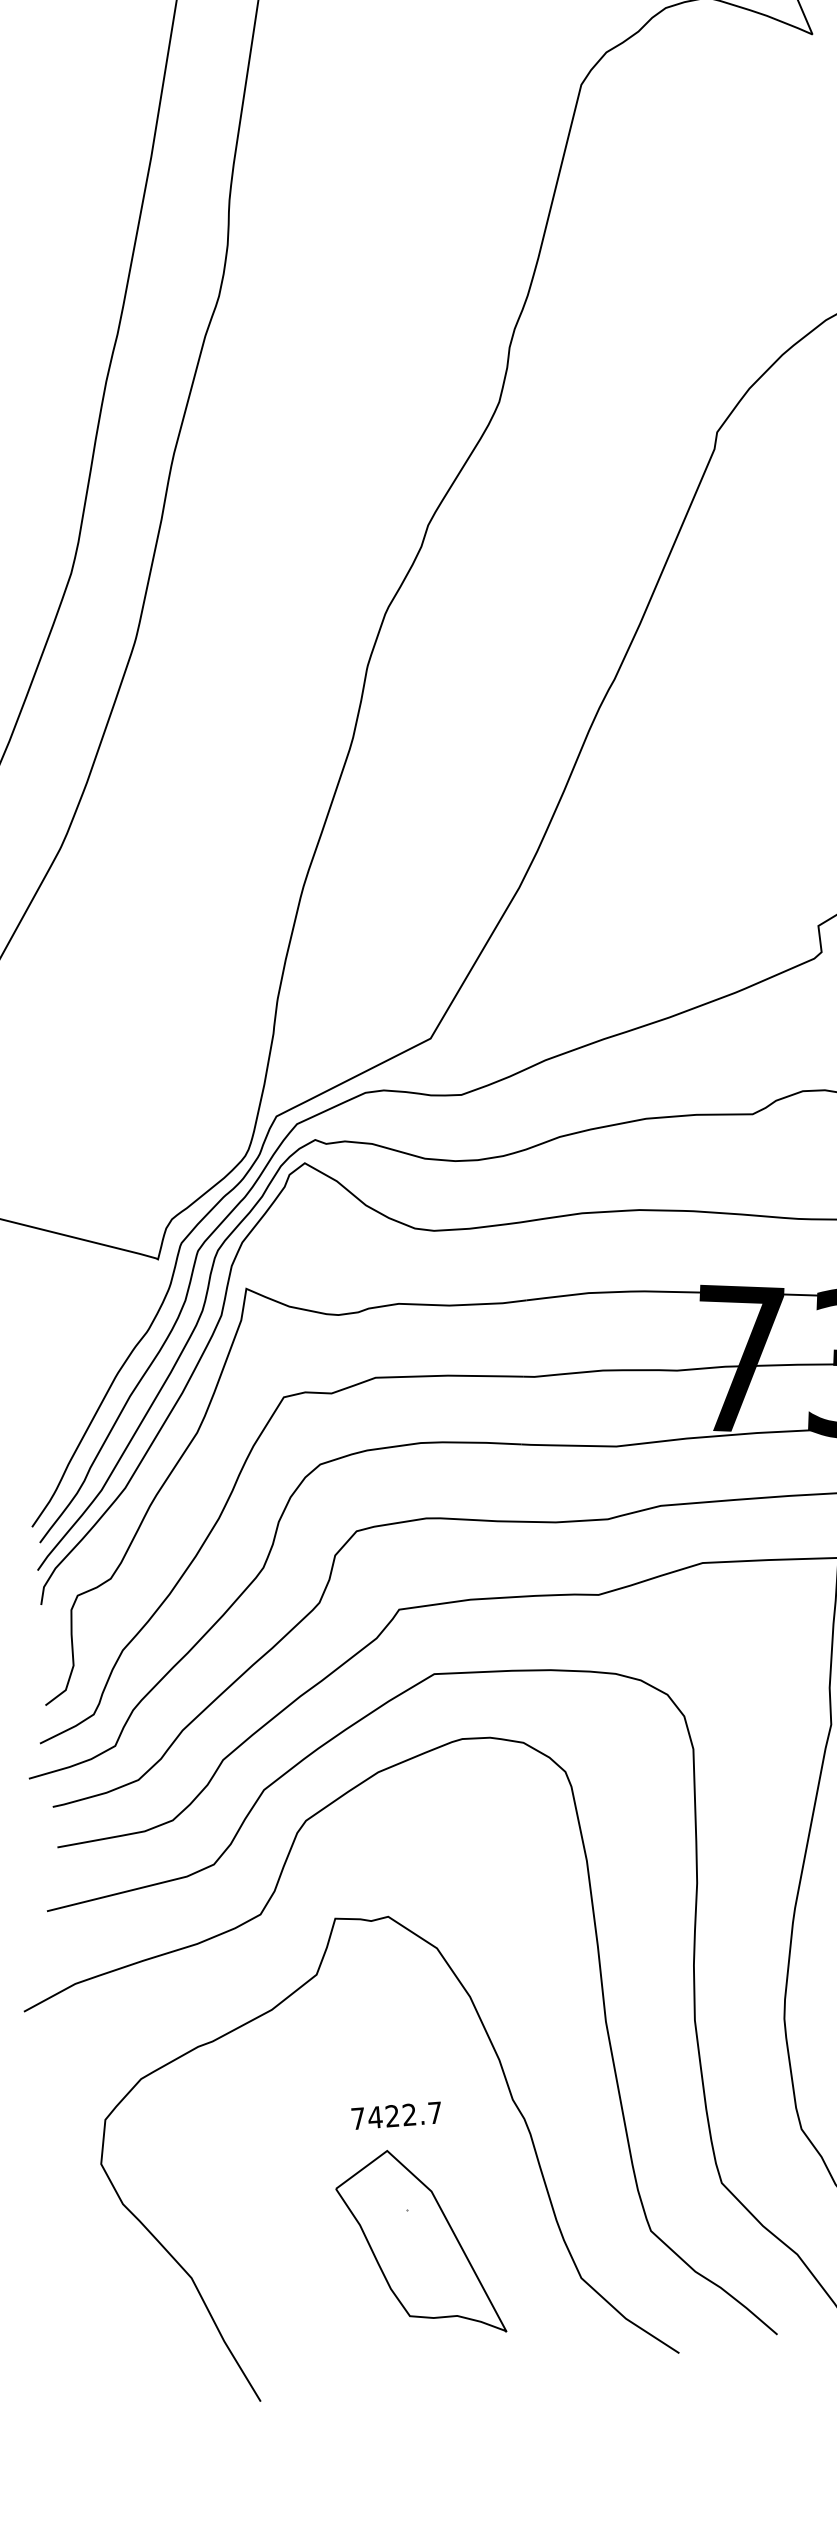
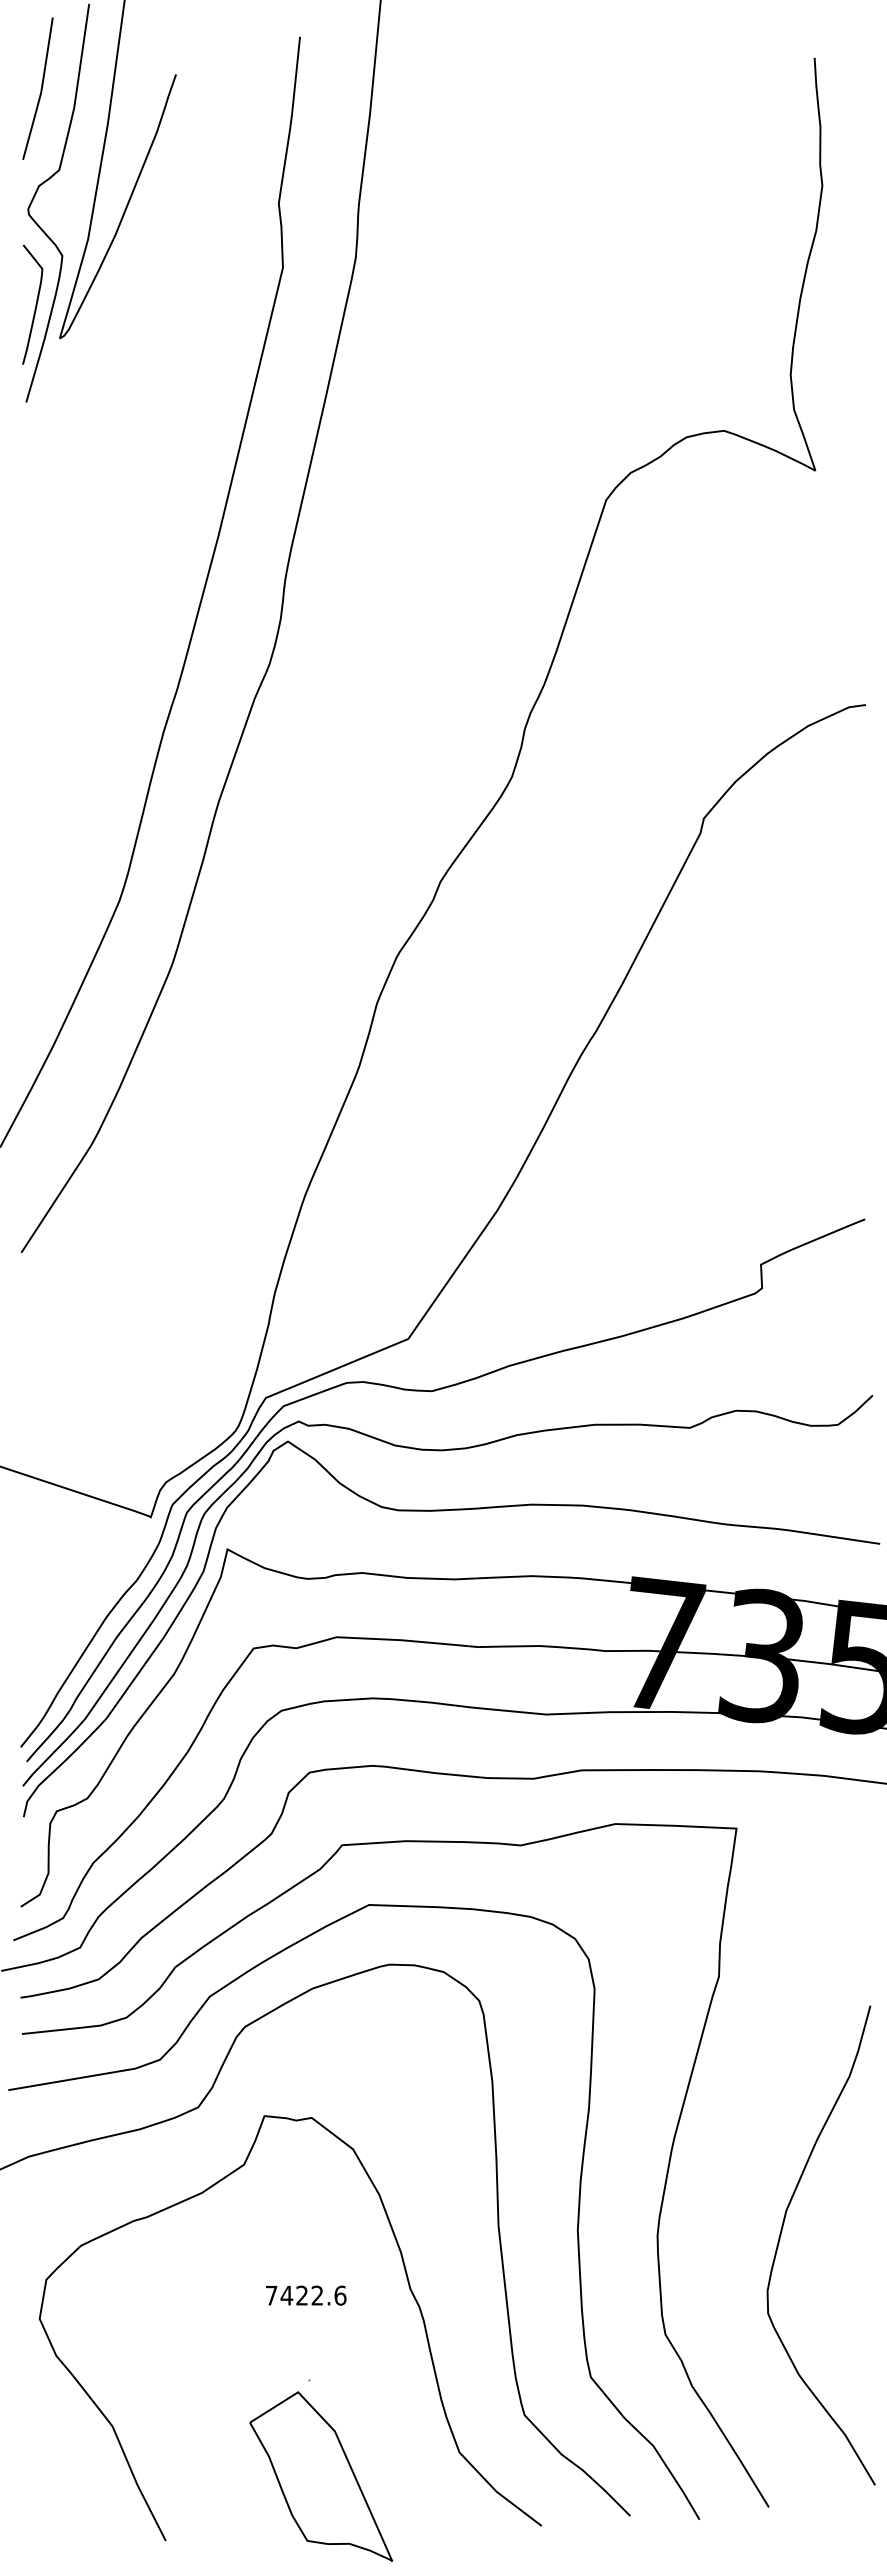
text: (435, 2112) -> (340, 2295), 7422.7 -> 7422.6
part: (419, 2243) -> (320, 2476), moved

